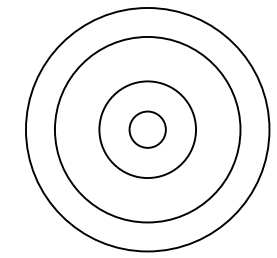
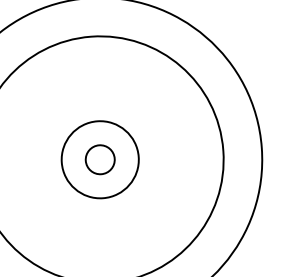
circle: (147, 129) -> (99, 159), size x0.6
circle: (147, 129) -> (99, 159), size x0.6

